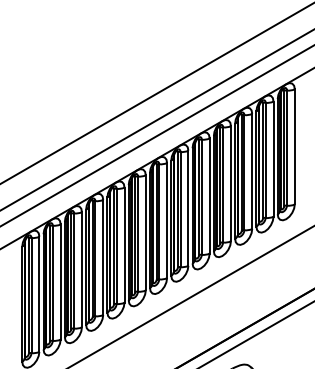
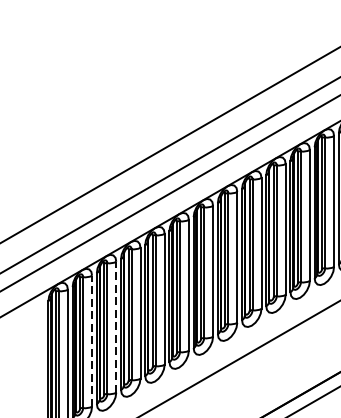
line: (81, 269) -> (115, 327), solid -> dashed
line: (60, 281) -> (91, 340), solid -> dashed

